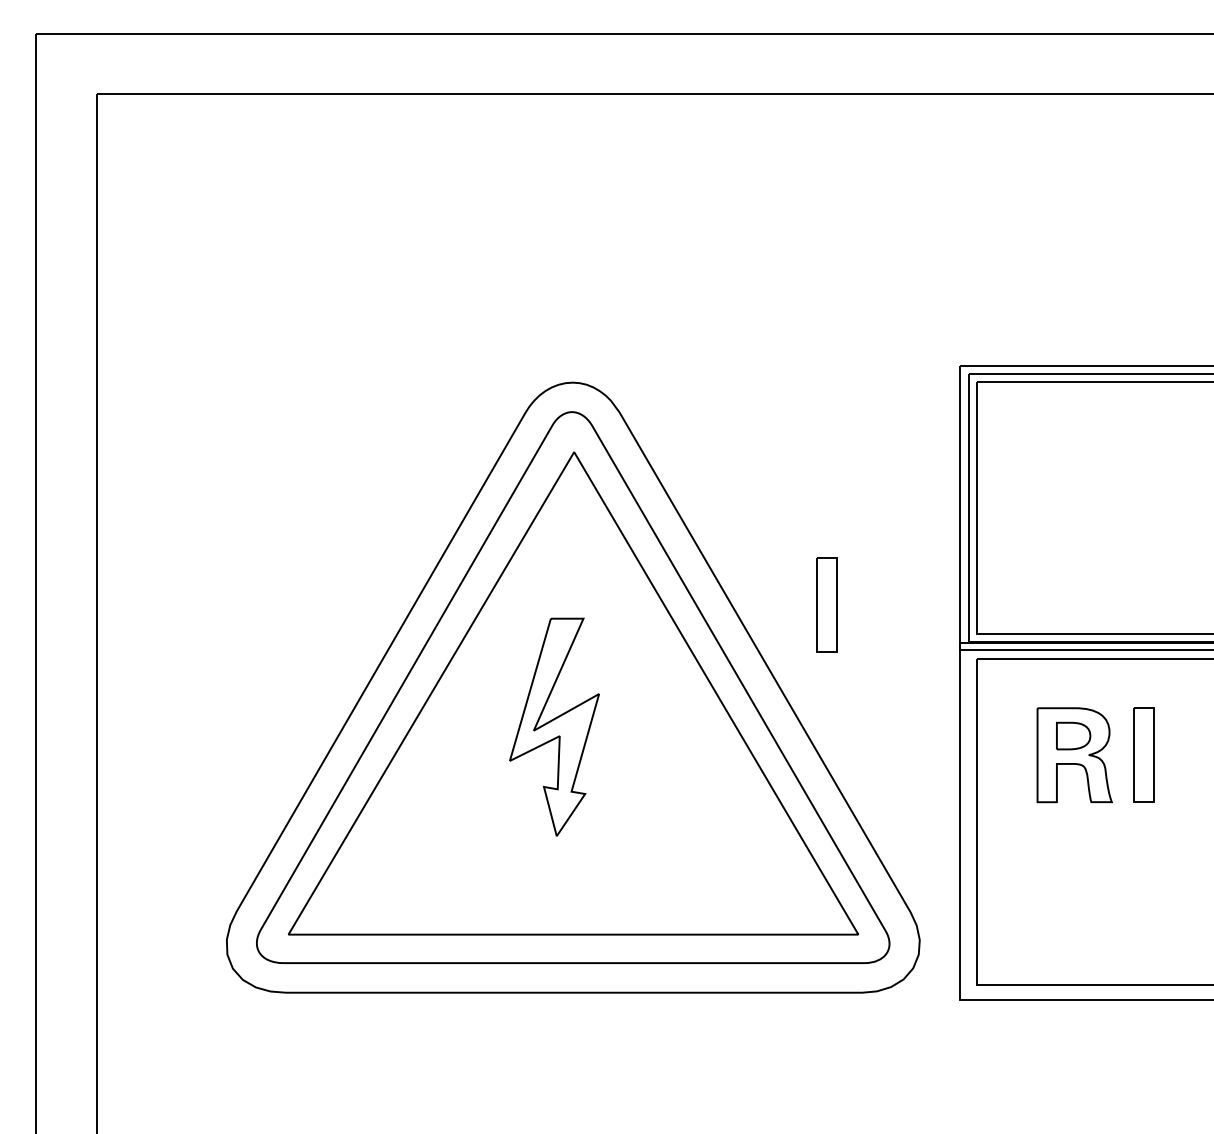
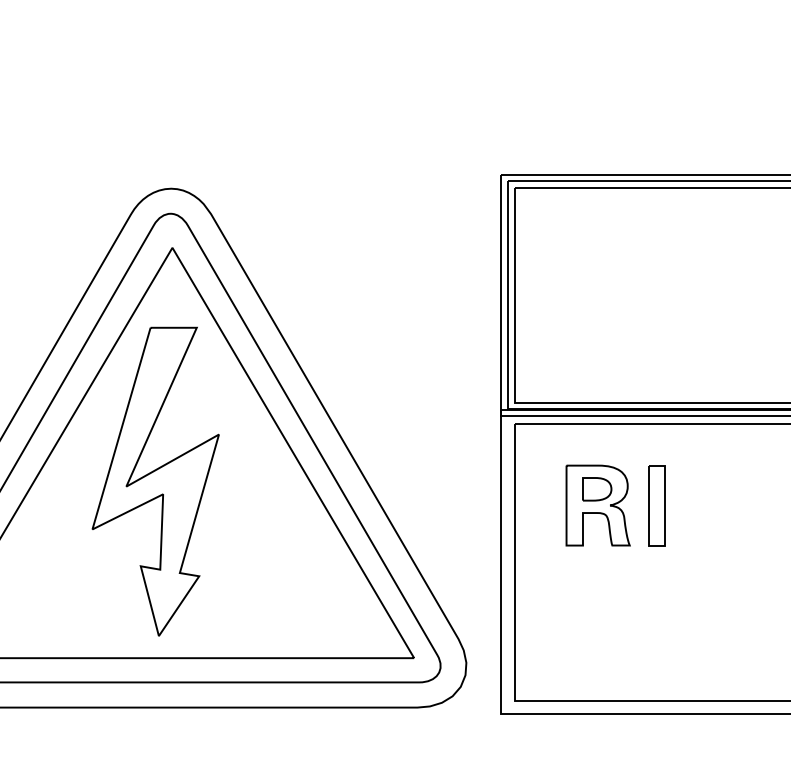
part: (826, 604) -> (387, 377), removed
part: (554, 727) -> (155, 482), size x1.67

